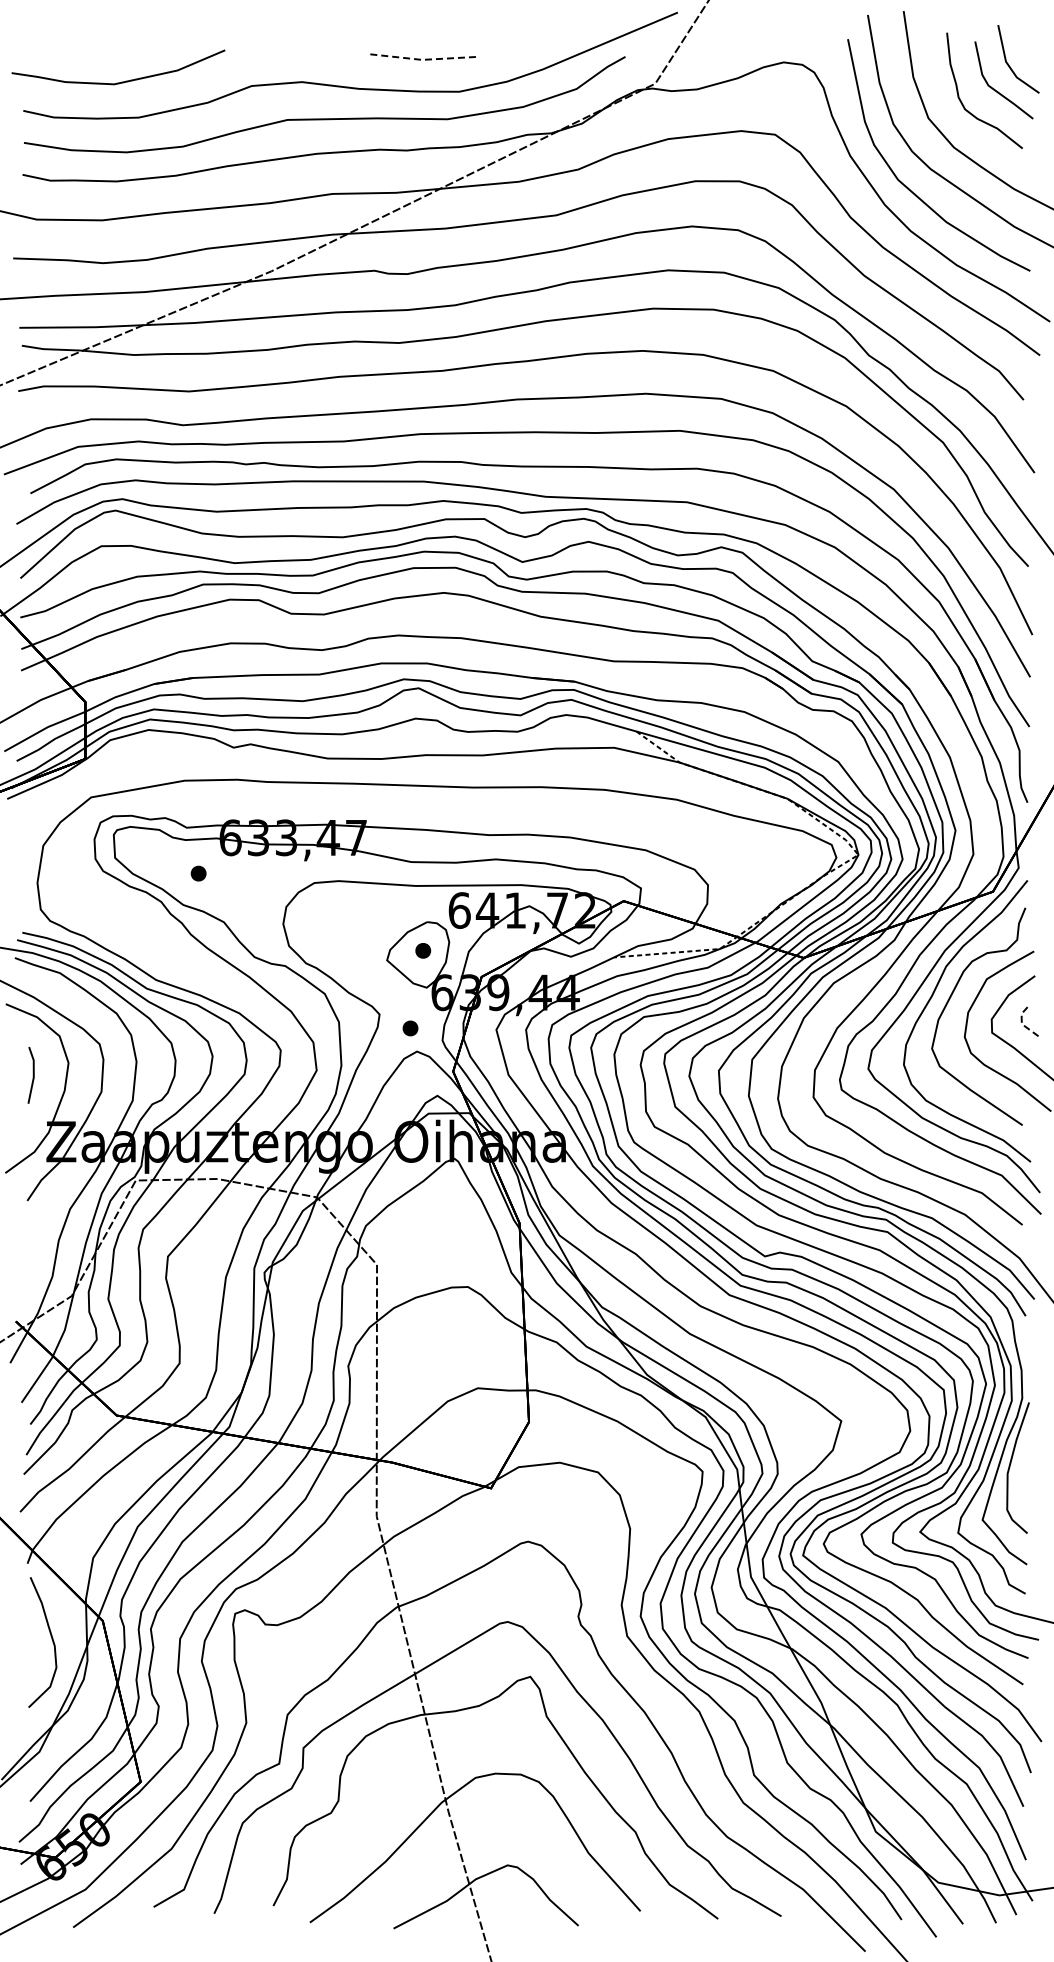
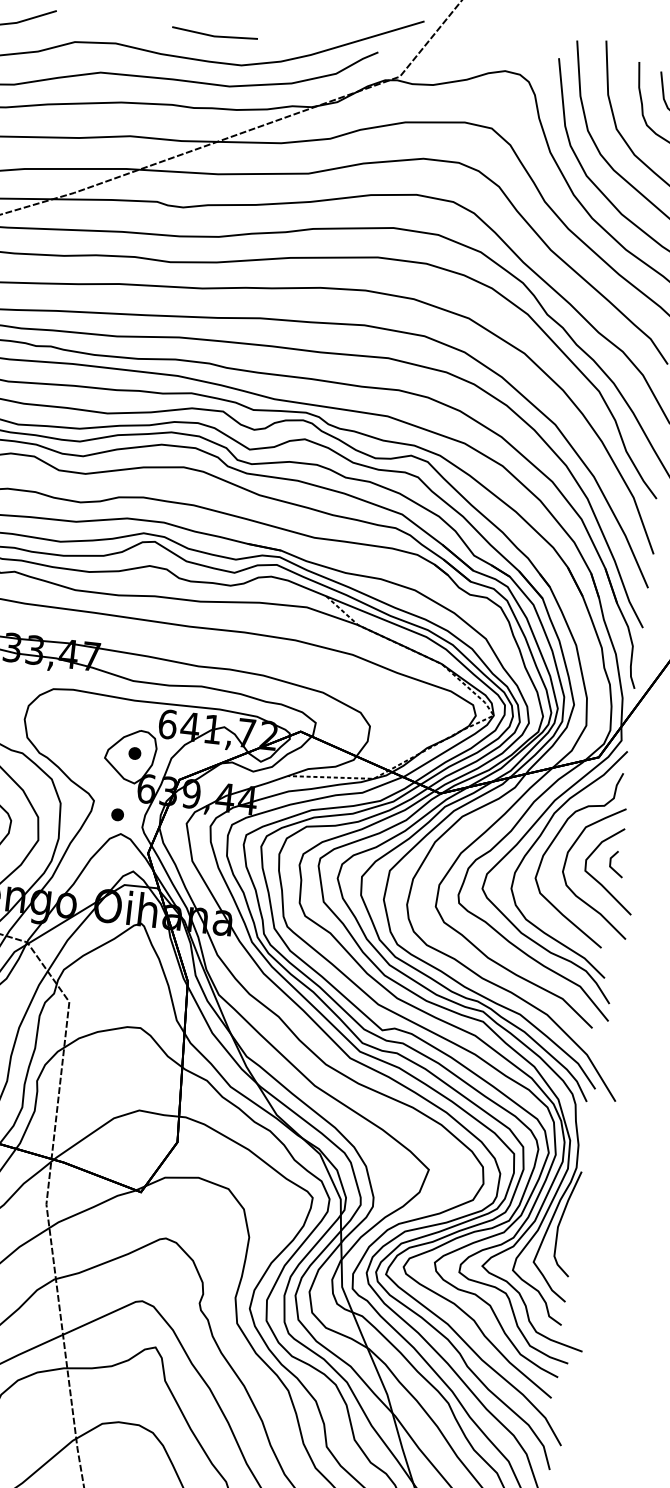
line: (422, 59) -> (214, 36), dashed -> solid
line: (1021, 1022) -> (609, 865), dashed -> solid

